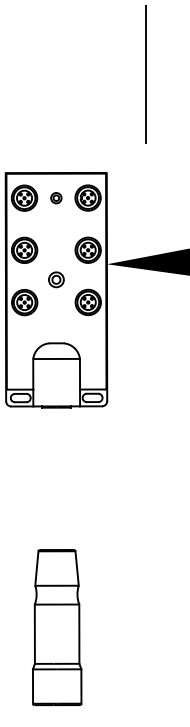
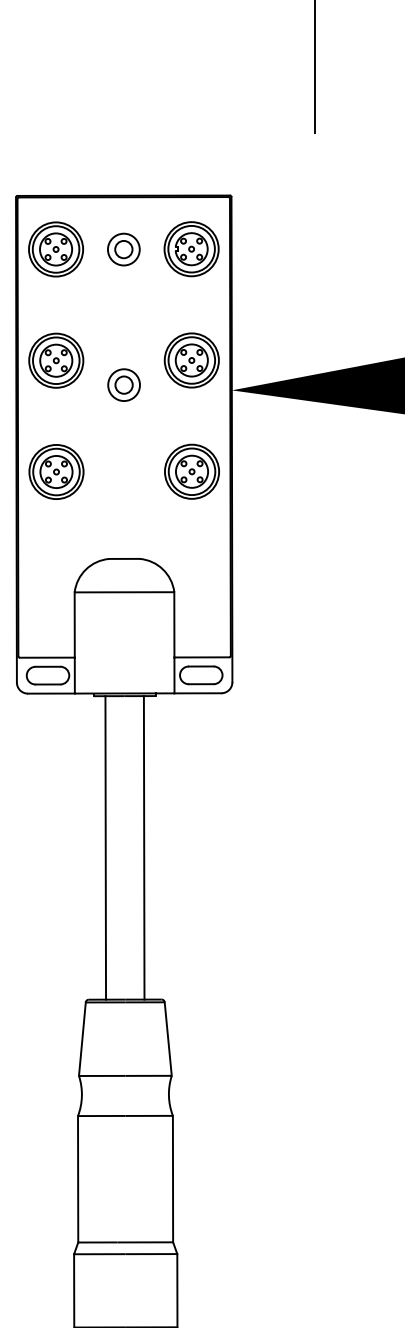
part: (56, 197) -> (124, 247), size x1.43
part: (56, 279) -> (124, 384), moved
line: (47, 478) -> (105, 847), added
line: (65, 478) -> (143, 847), added

